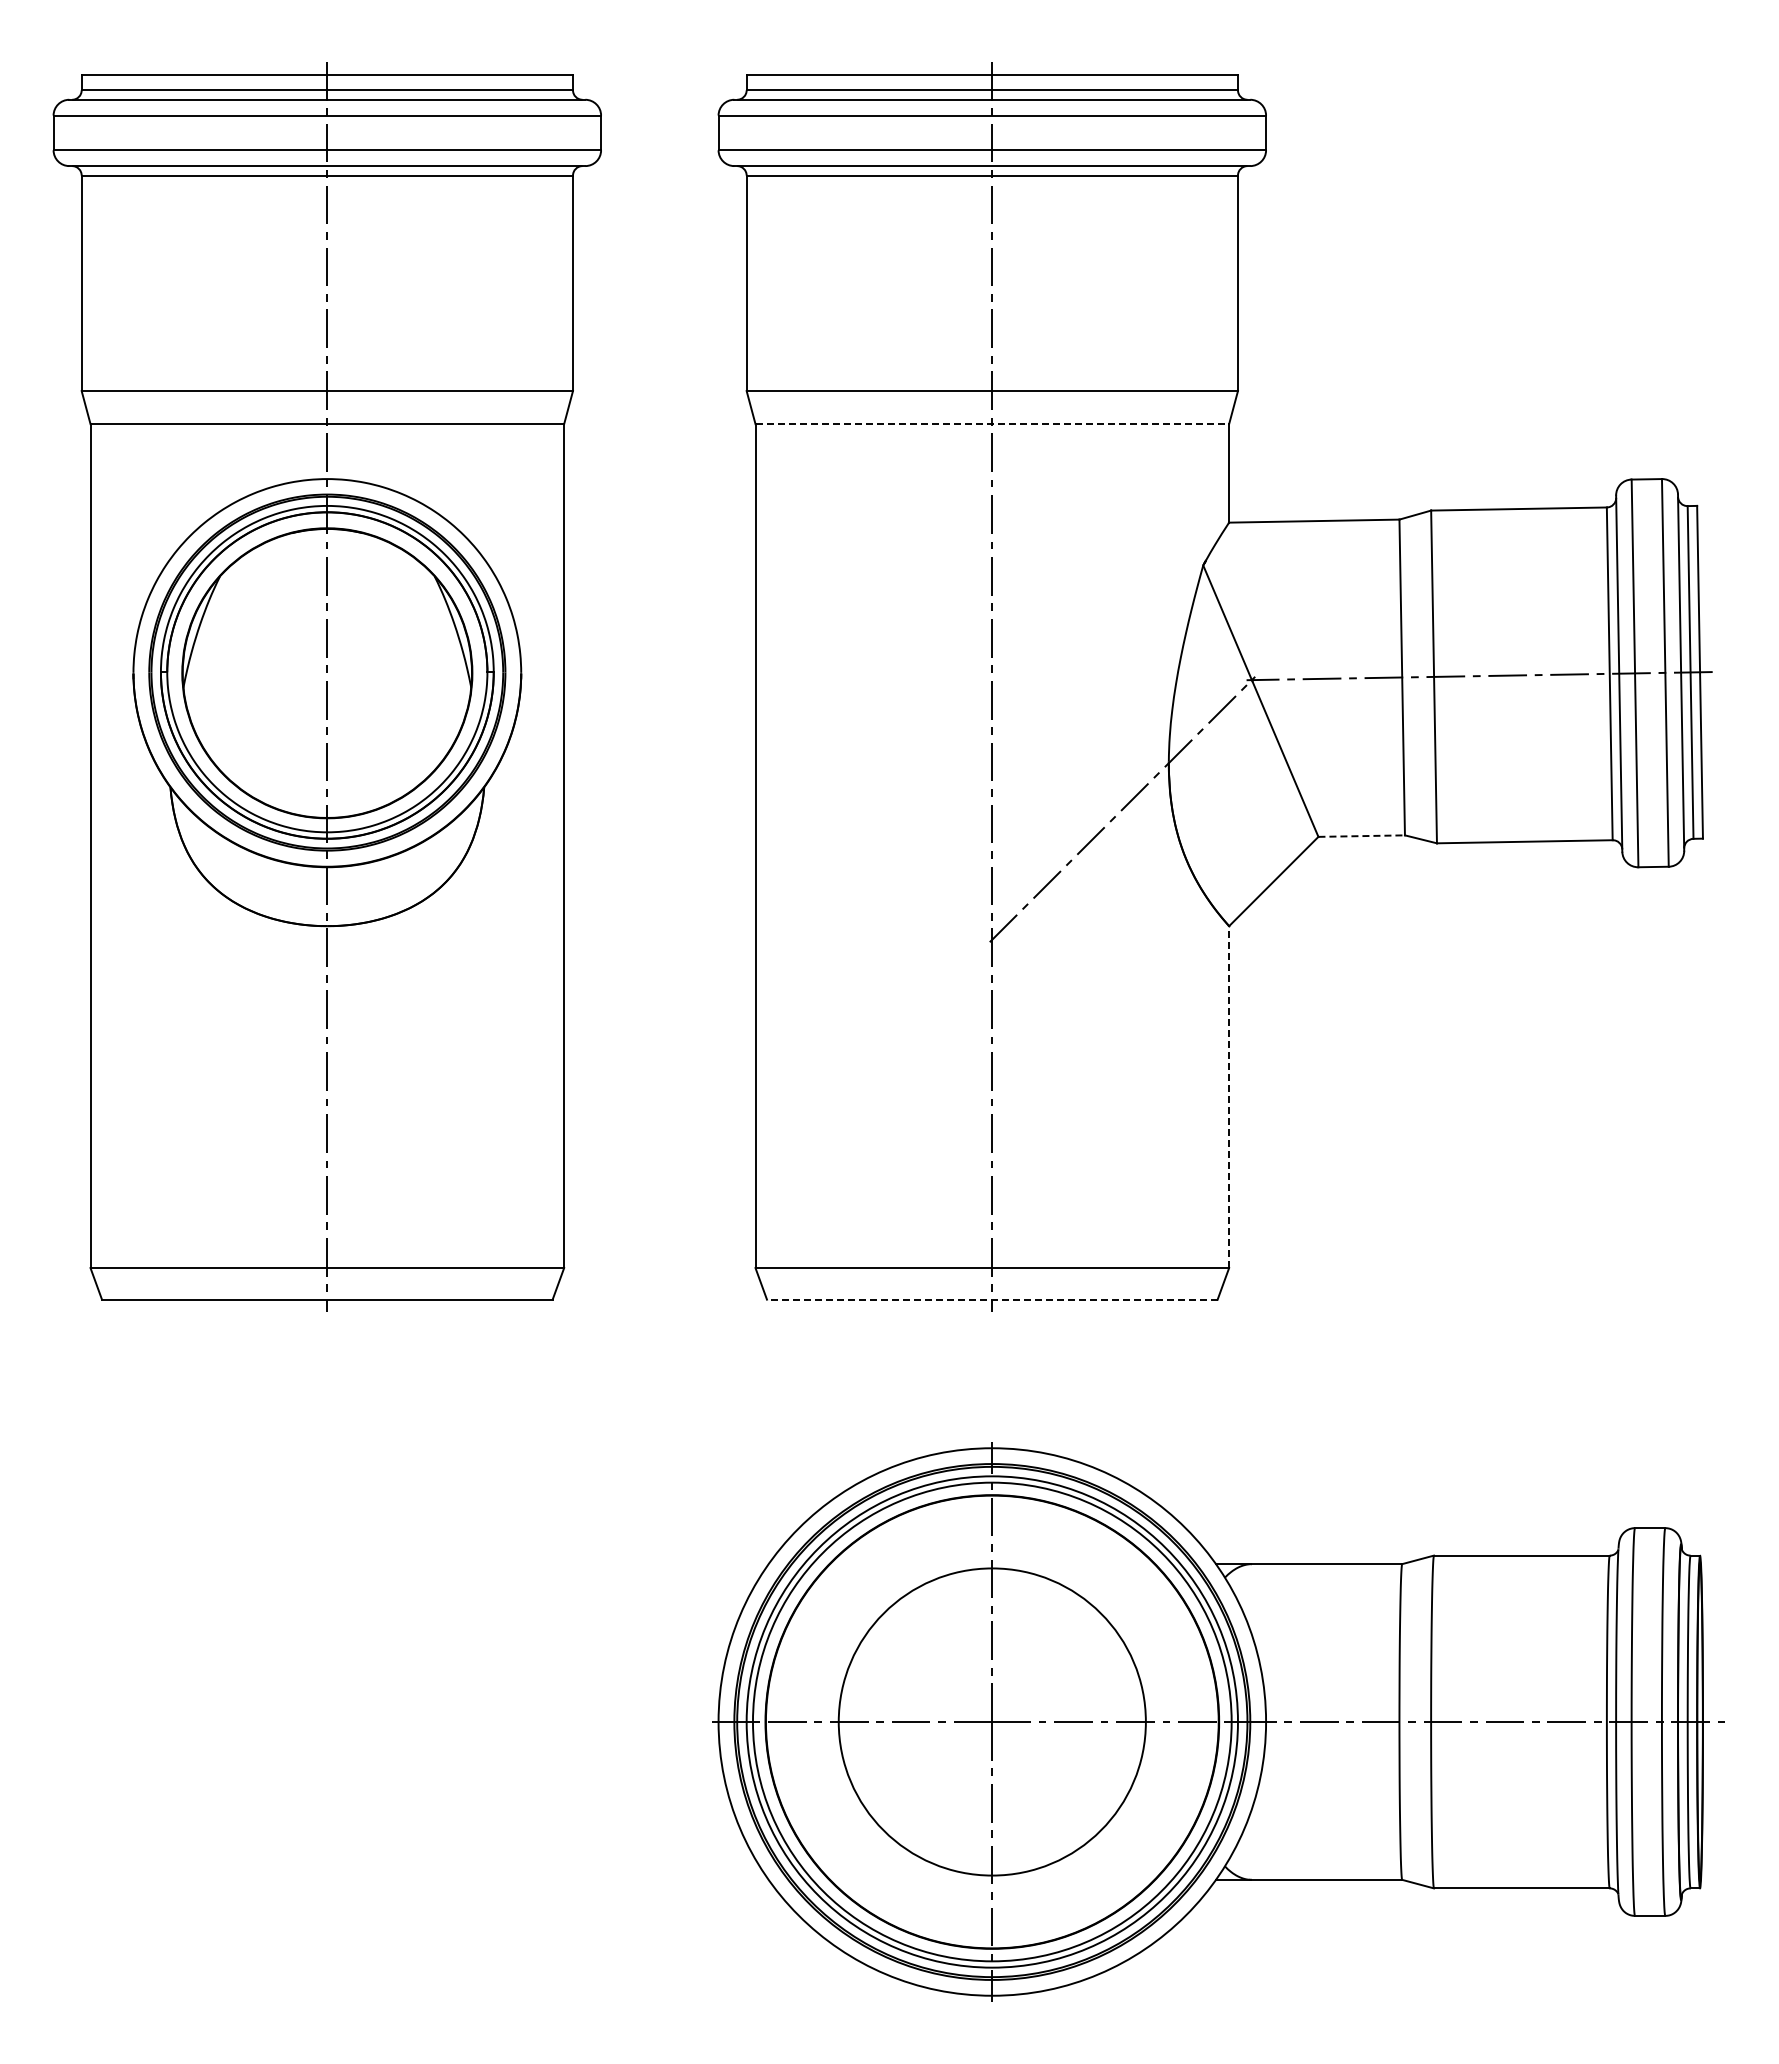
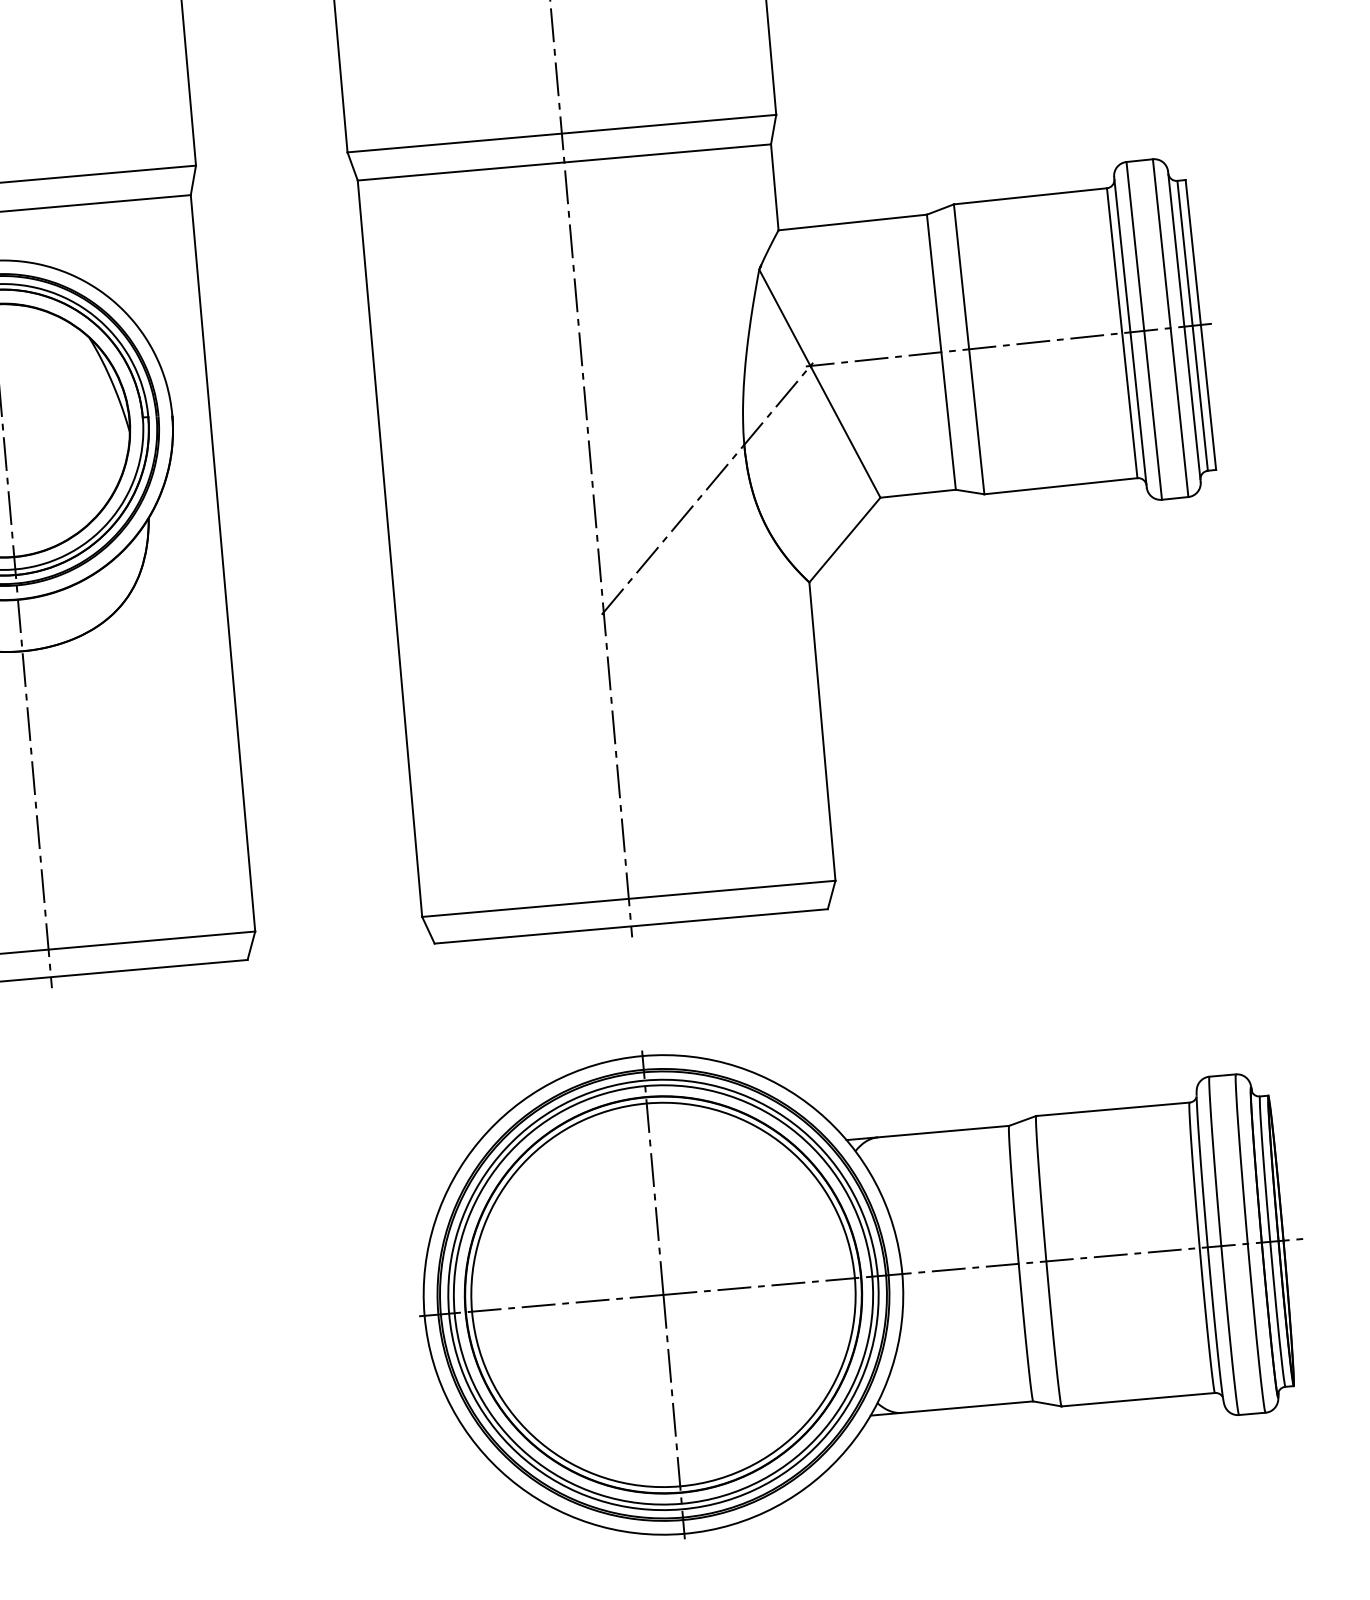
line: (992, 424) -> (564, 162), dashed -> solid
line: (1362, 836) -> (918, 494), dashed -> solid
line: (1229, 1097) -> (822, 731), dashed -> solid
line: (991, 1299) -> (630, 926), dashed -> solid
circle: (991, 1721) -> (662, 1294), size x1.43

